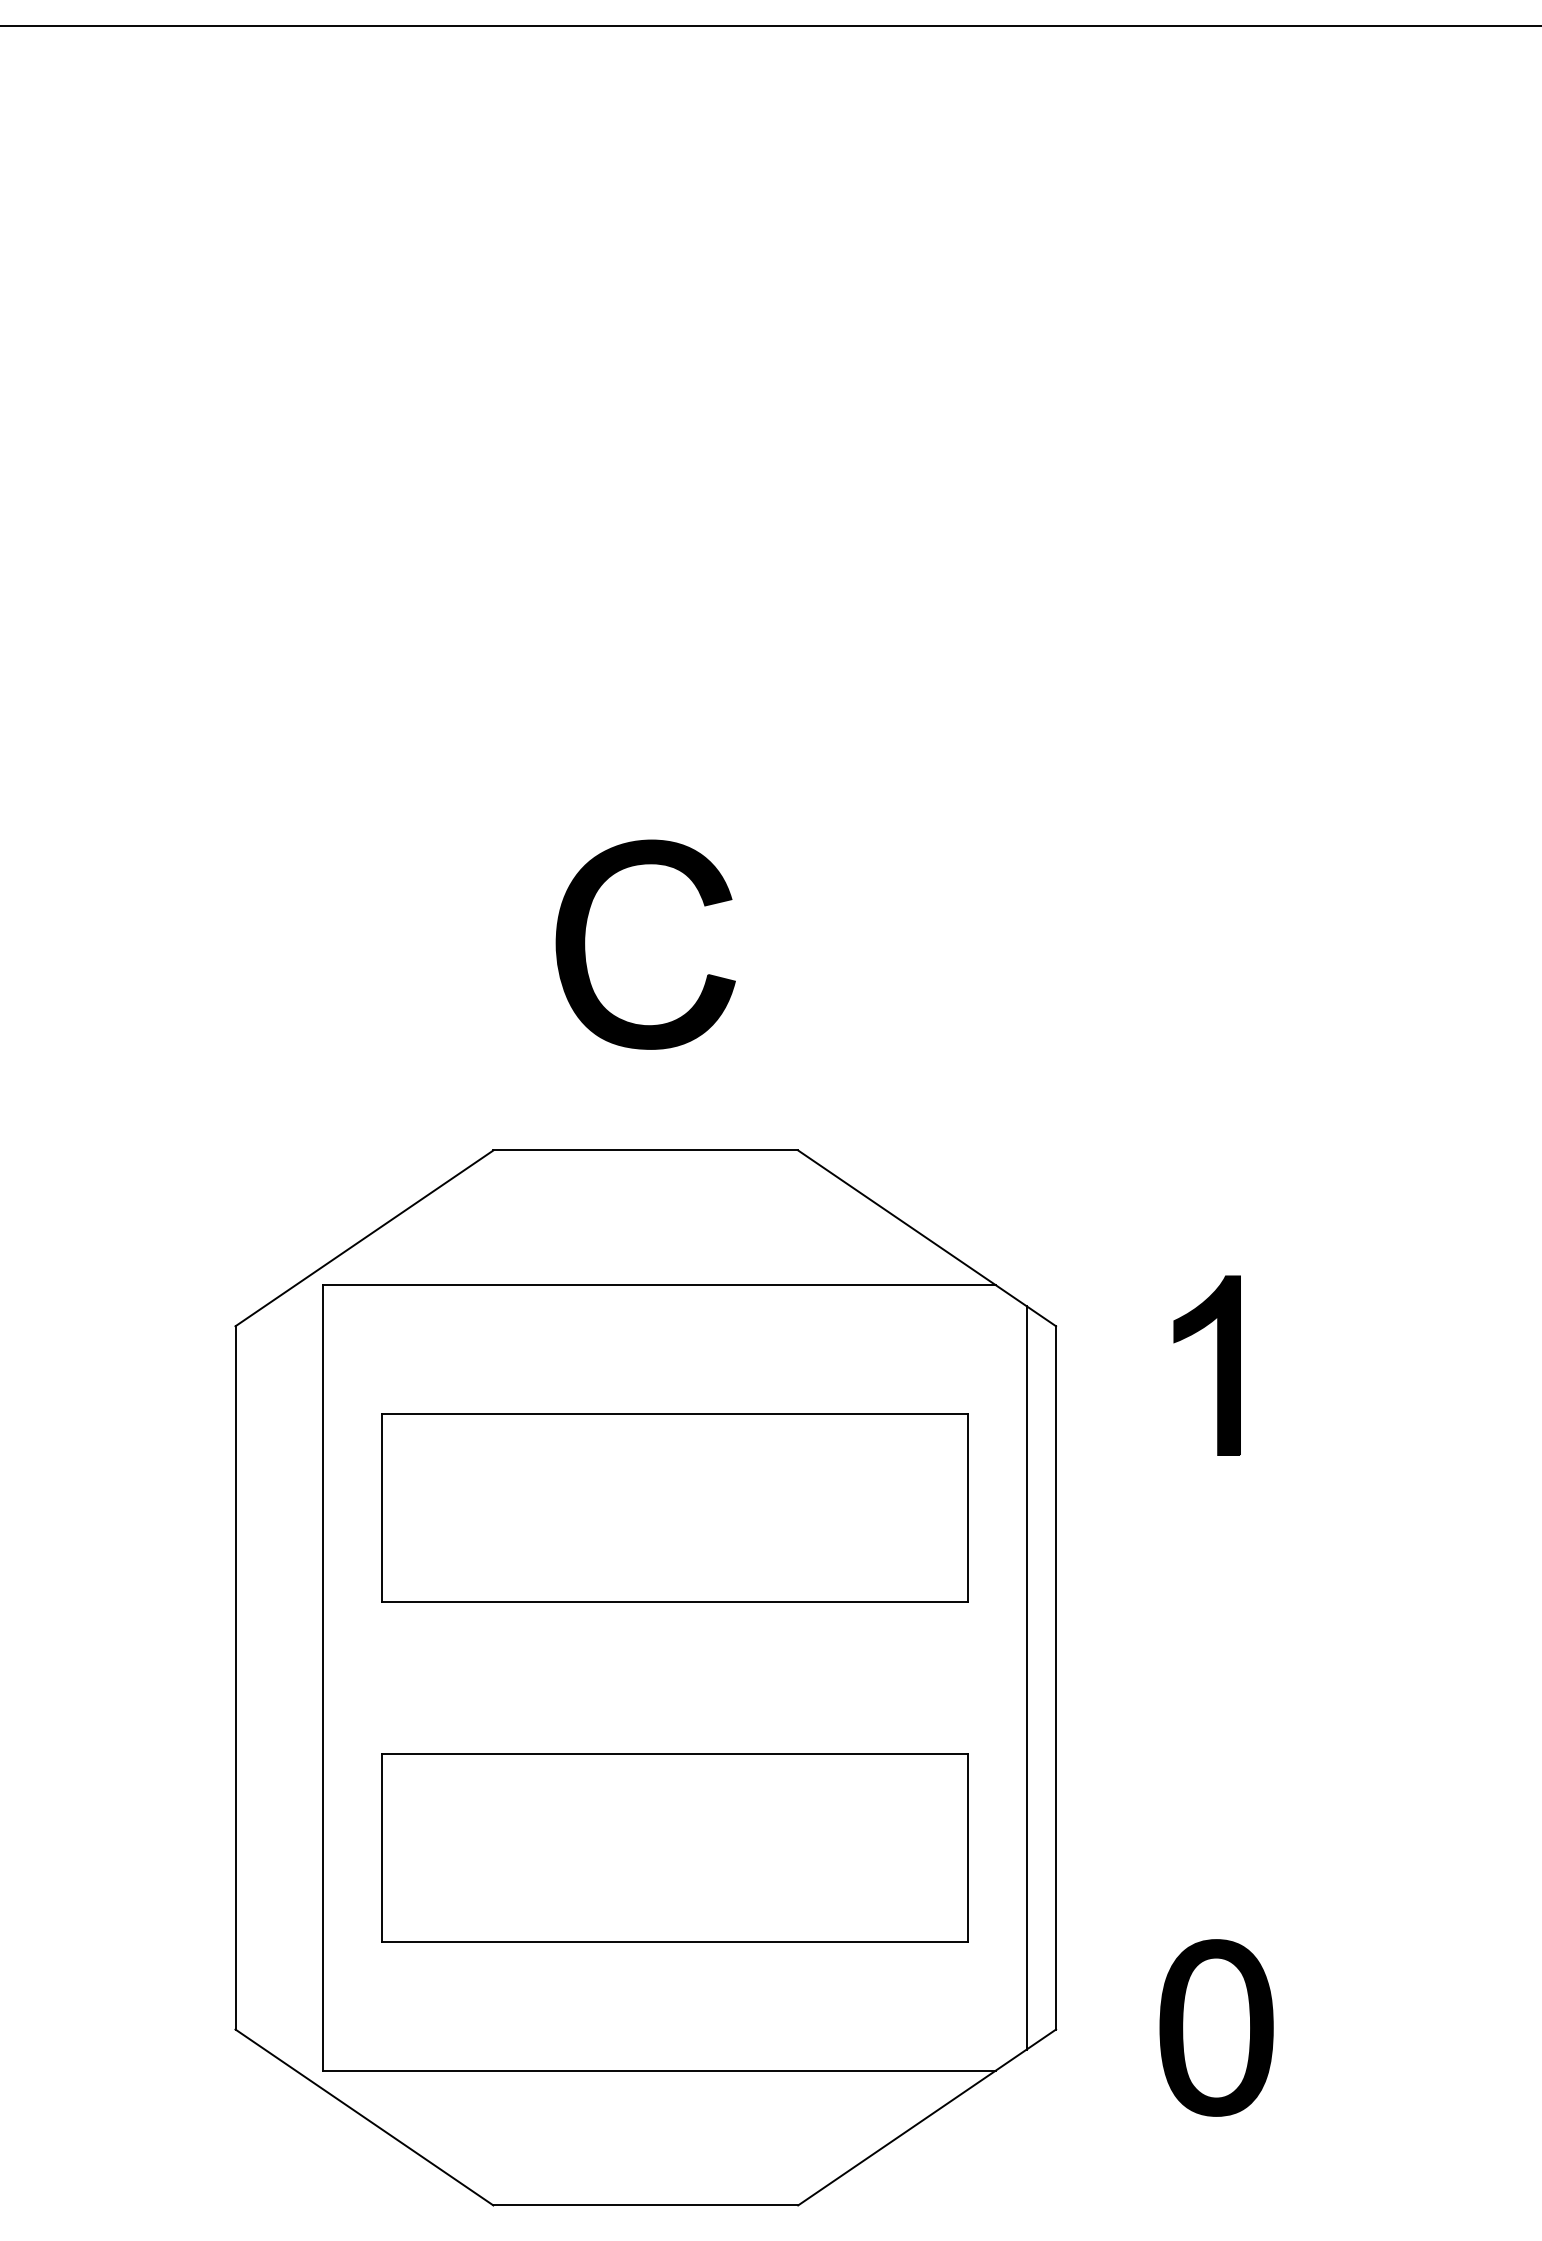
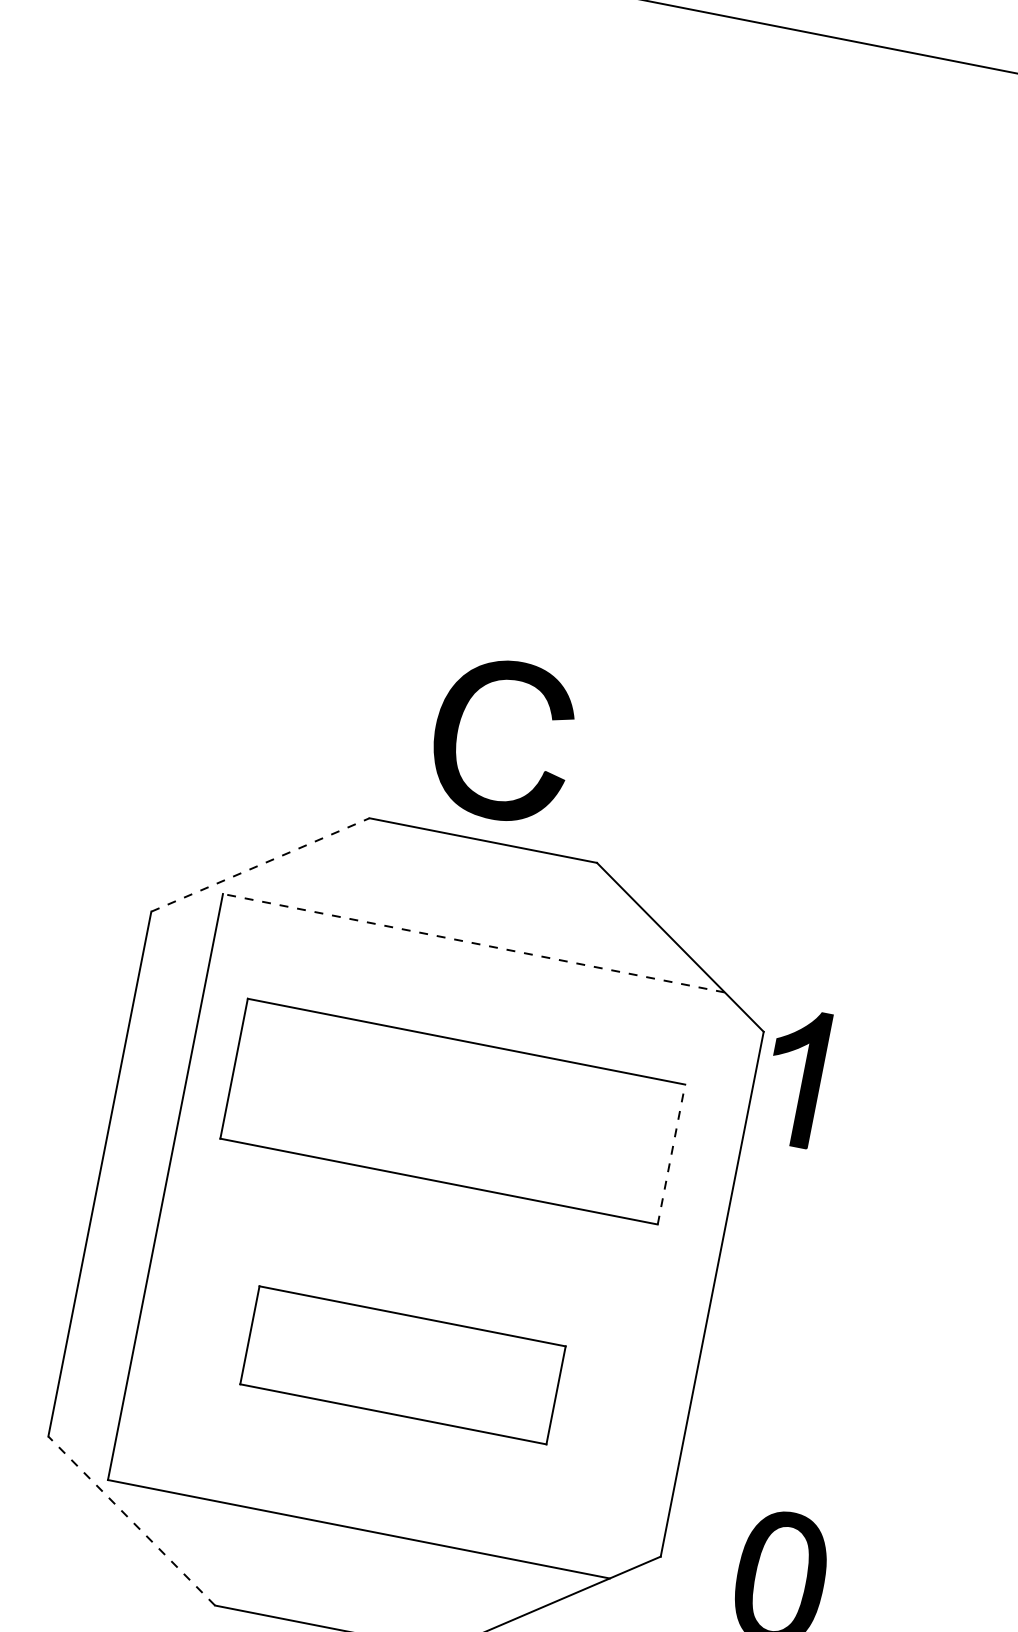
part: (585, 944) -> (458, 731), moved
line: (364, 1238) -> (260, 865), solid -> dashed
line: (659, 1285) -> (473, 943), solid -> dashed
part: (1217, 1365) -> (802, 1078), moved
line: (968, 1507) -> (671, 1154), solid -> dashed
line: (1026, 1677) -> (690, 1289), removed
part: (674, 1847) -> (402, 1364), size x0.7
line: (364, 2117) -> (131, 1521), solid -> dashed

